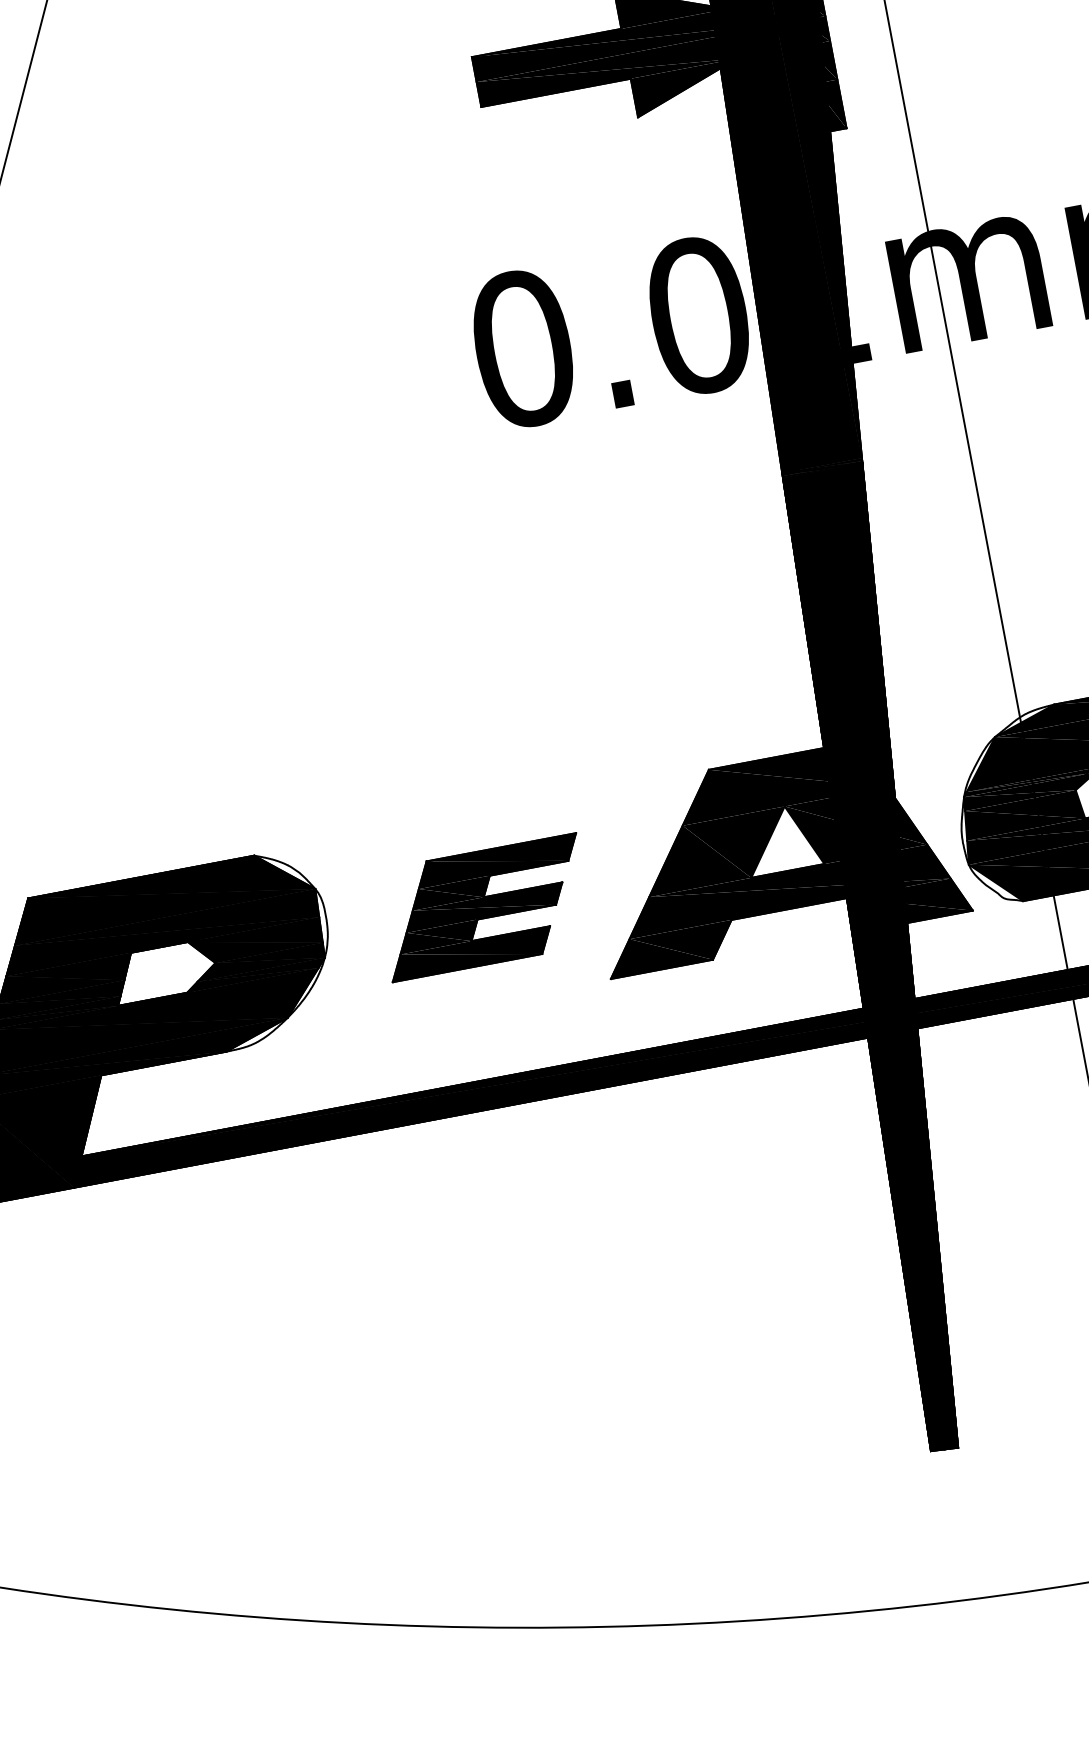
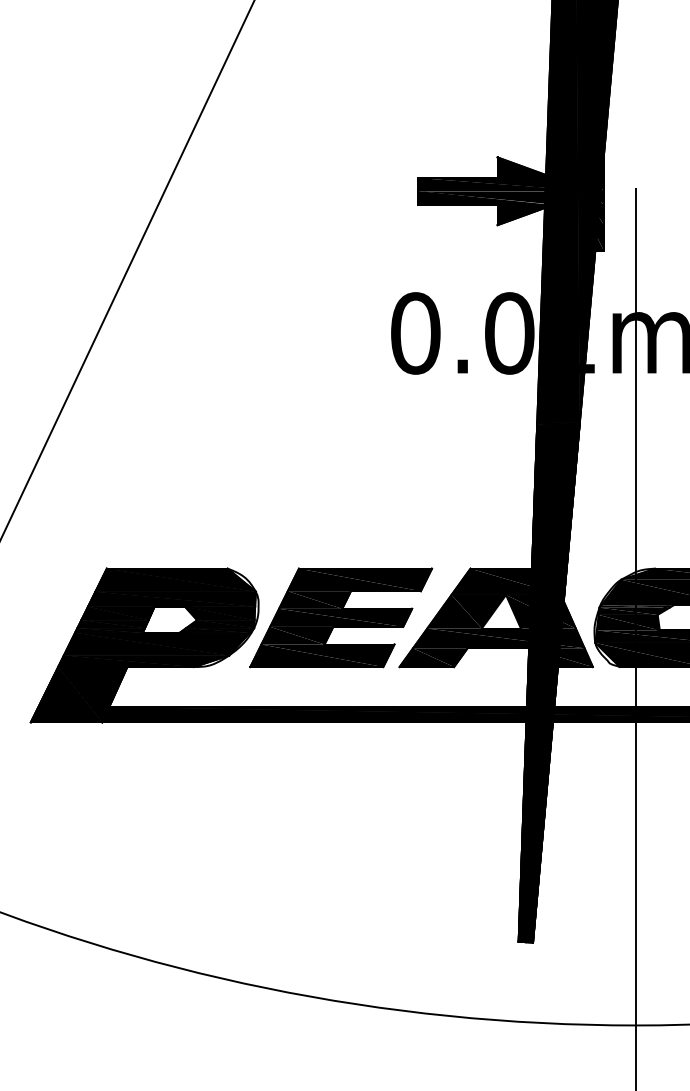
part: (484, 906) -> (341, 617), size x1.67

